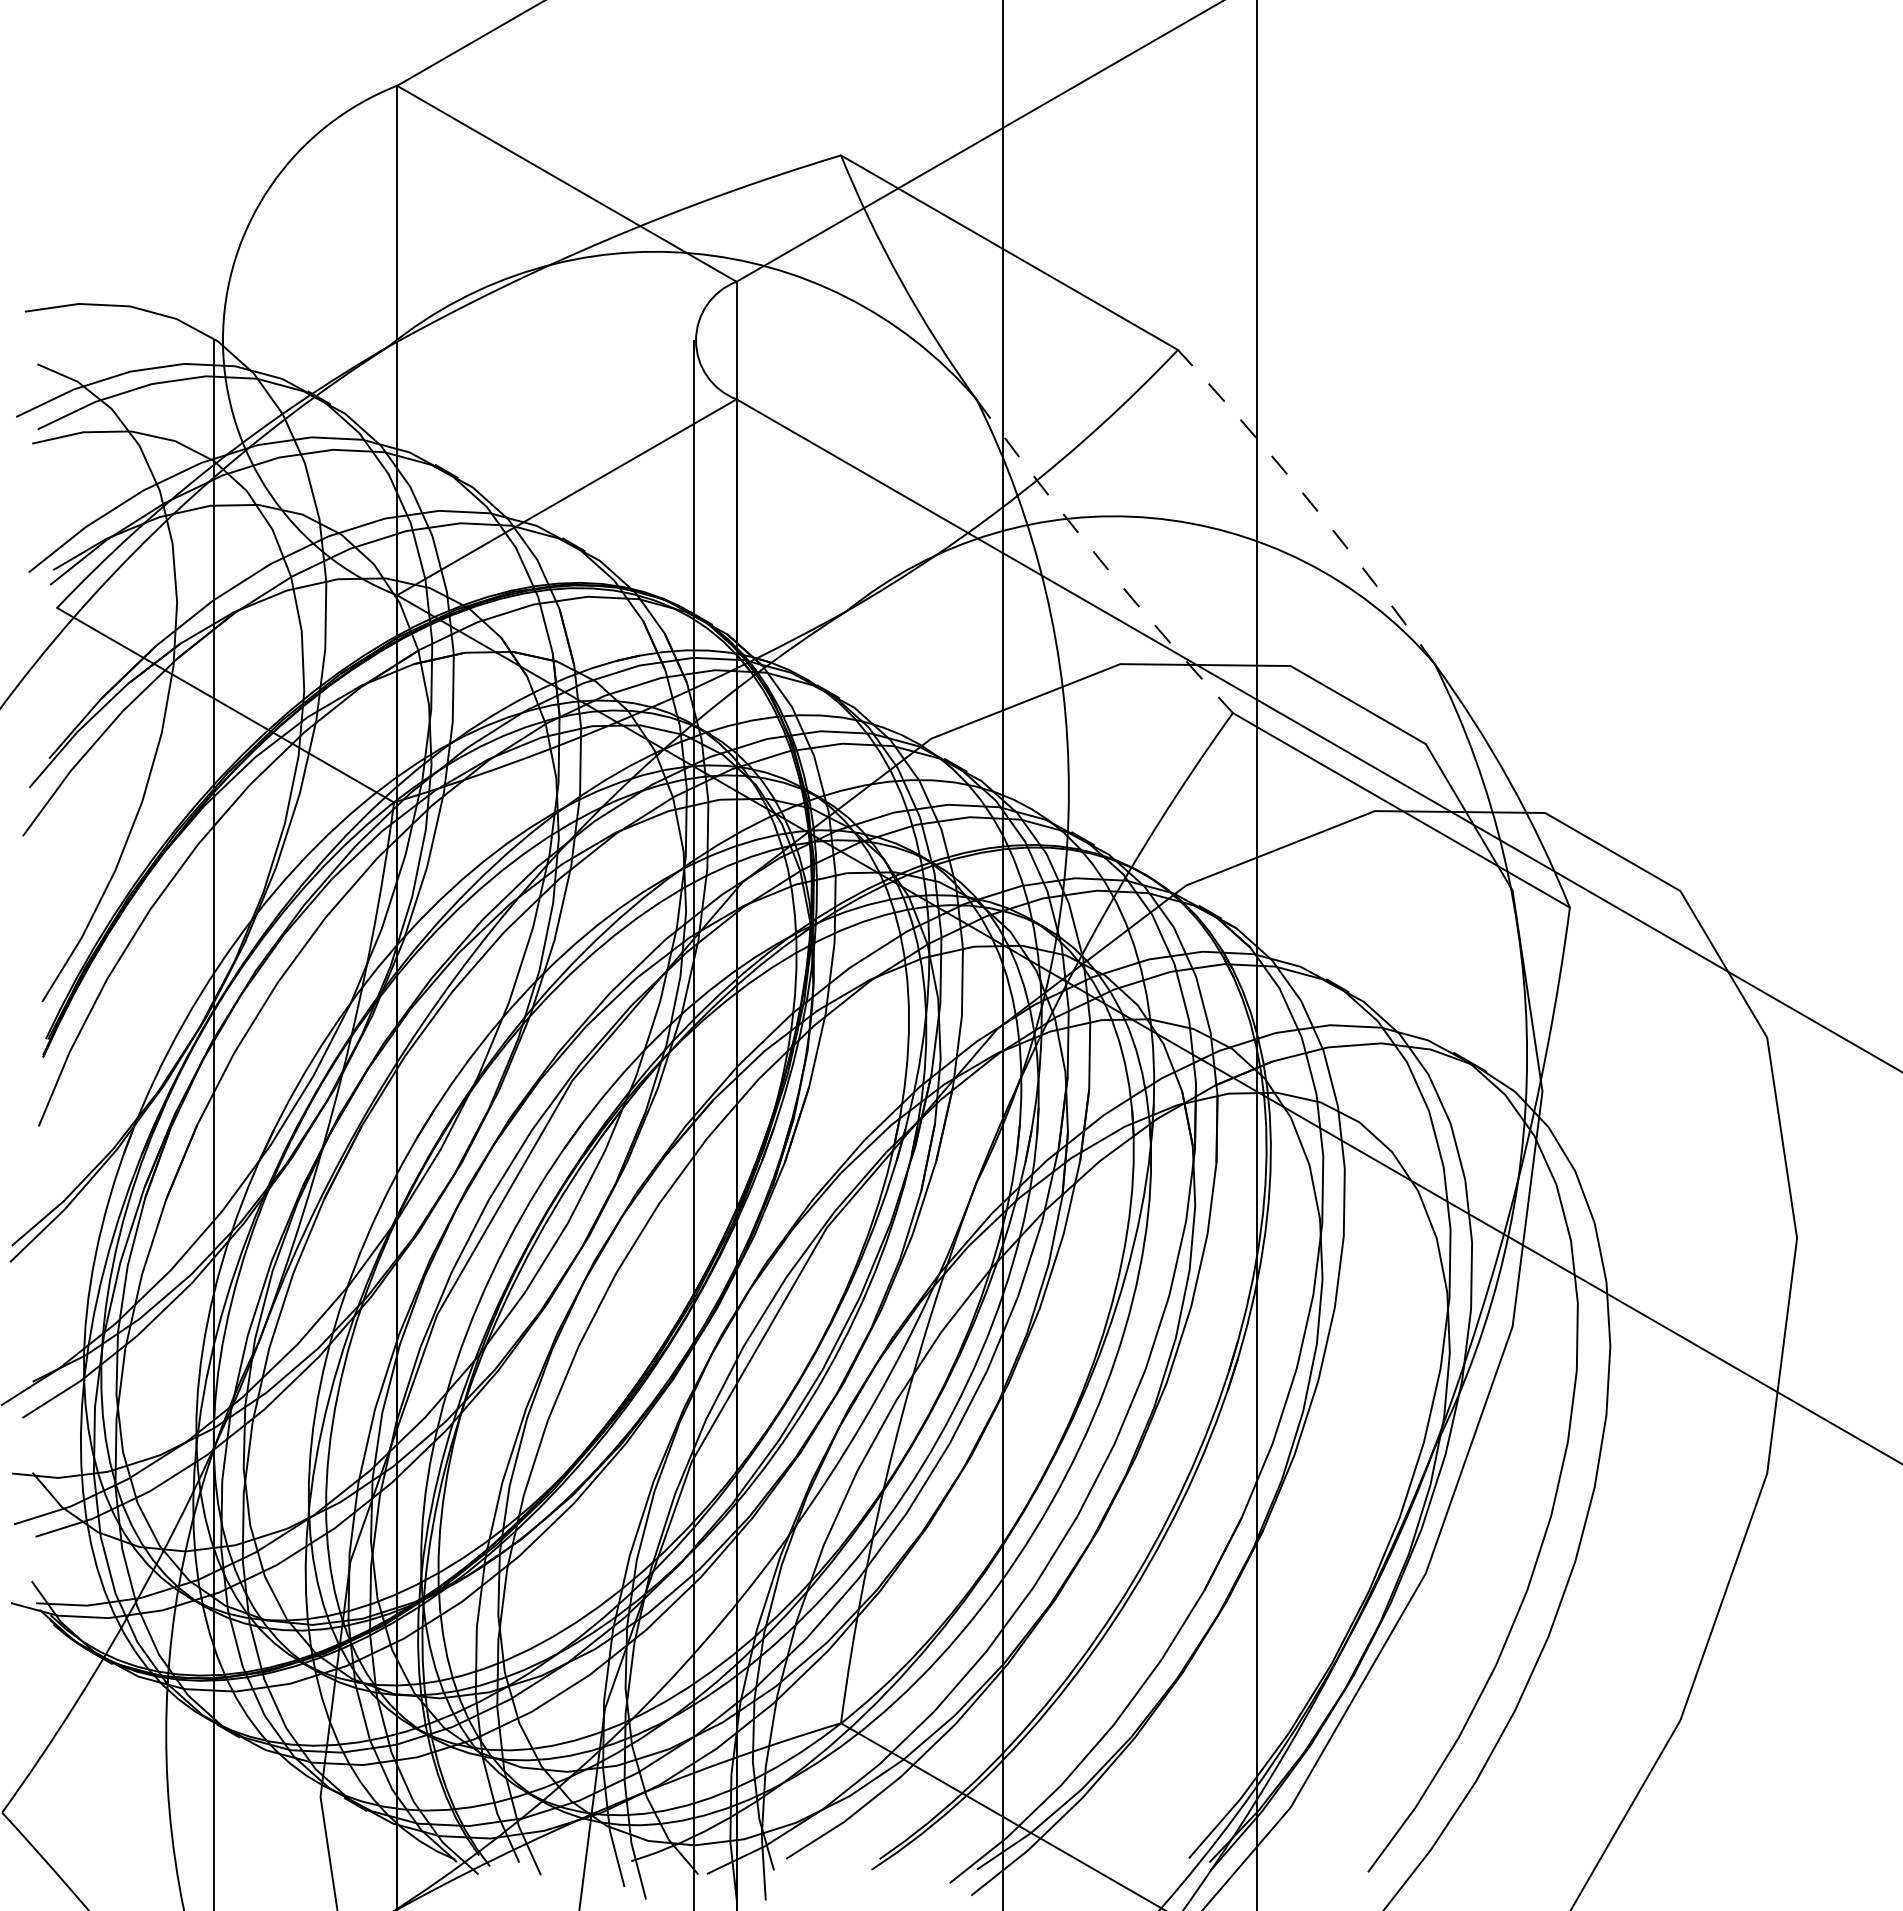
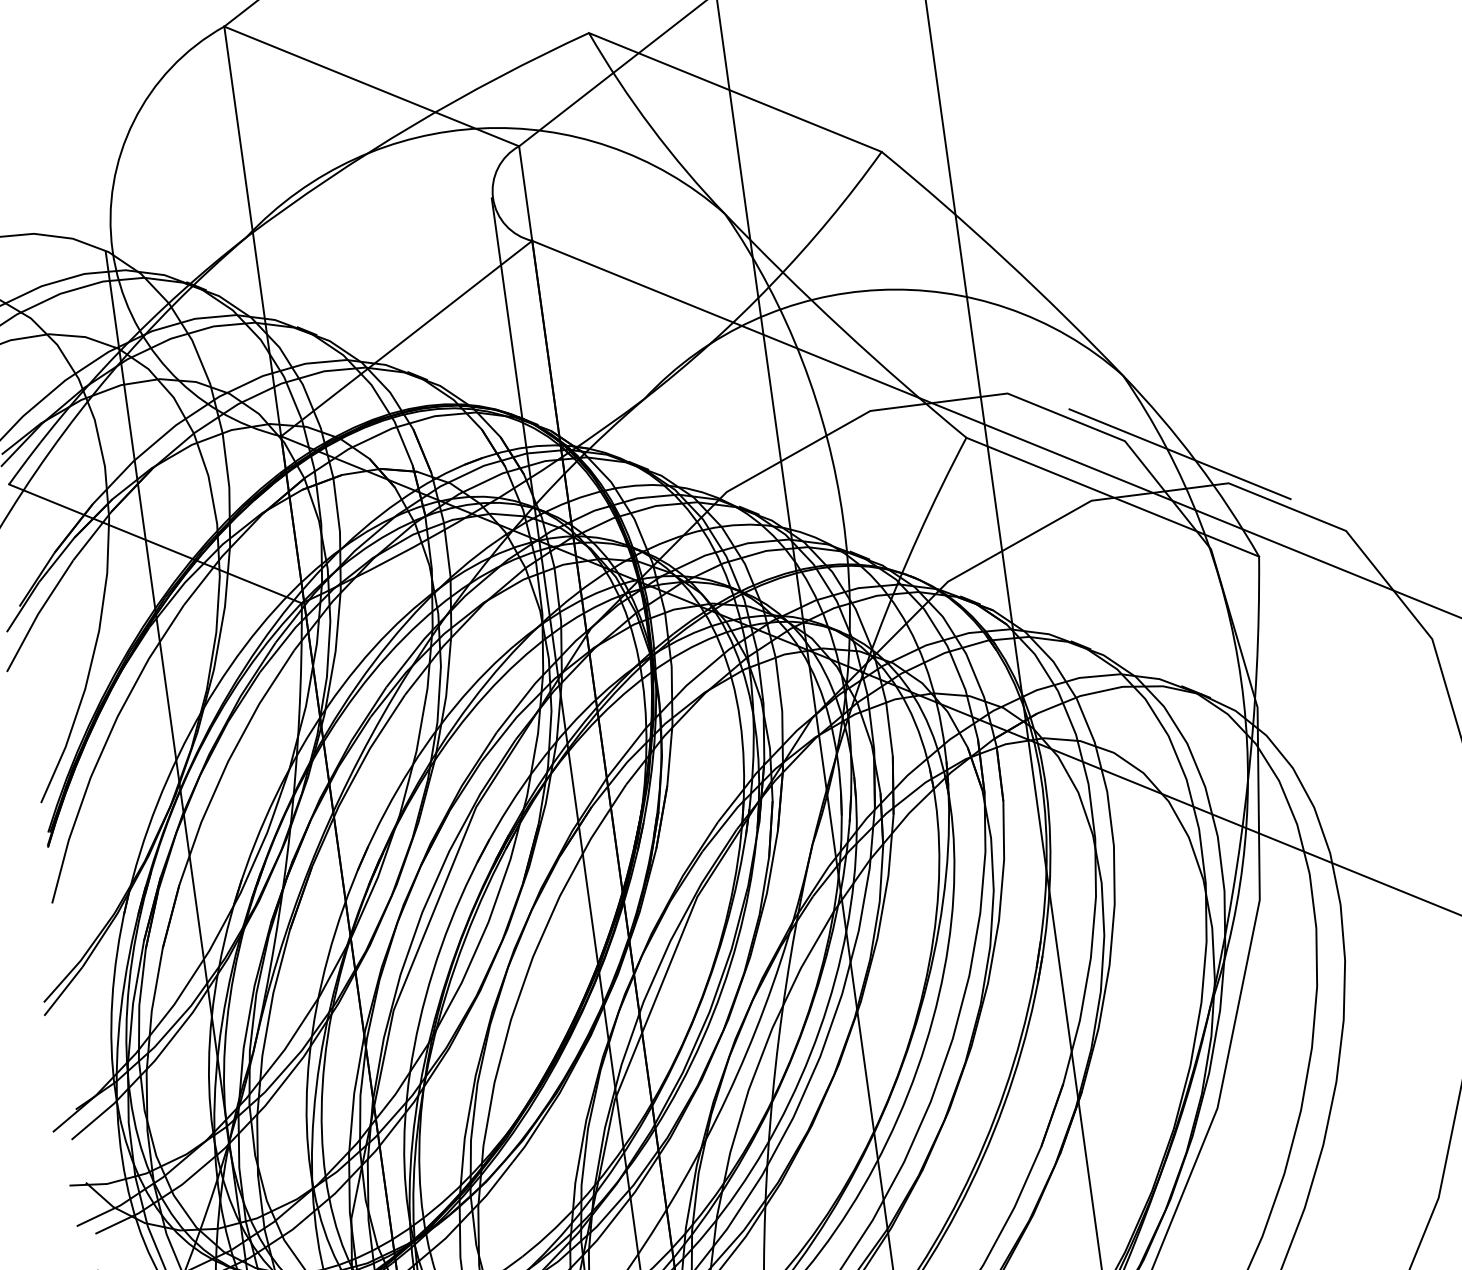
arc: (1310, 503) -> (1005, 260), dashed -> solid
arc: (1100, 559) -> (842, 329), dashed -> solid
line: (1490, 768) -> (1179, 453), added

